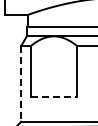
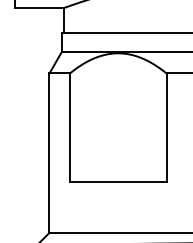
line: (21, 83) -> (49, 152), dashed -> solid
line: (53, 97) -> (117, 181), dashed -> solid

